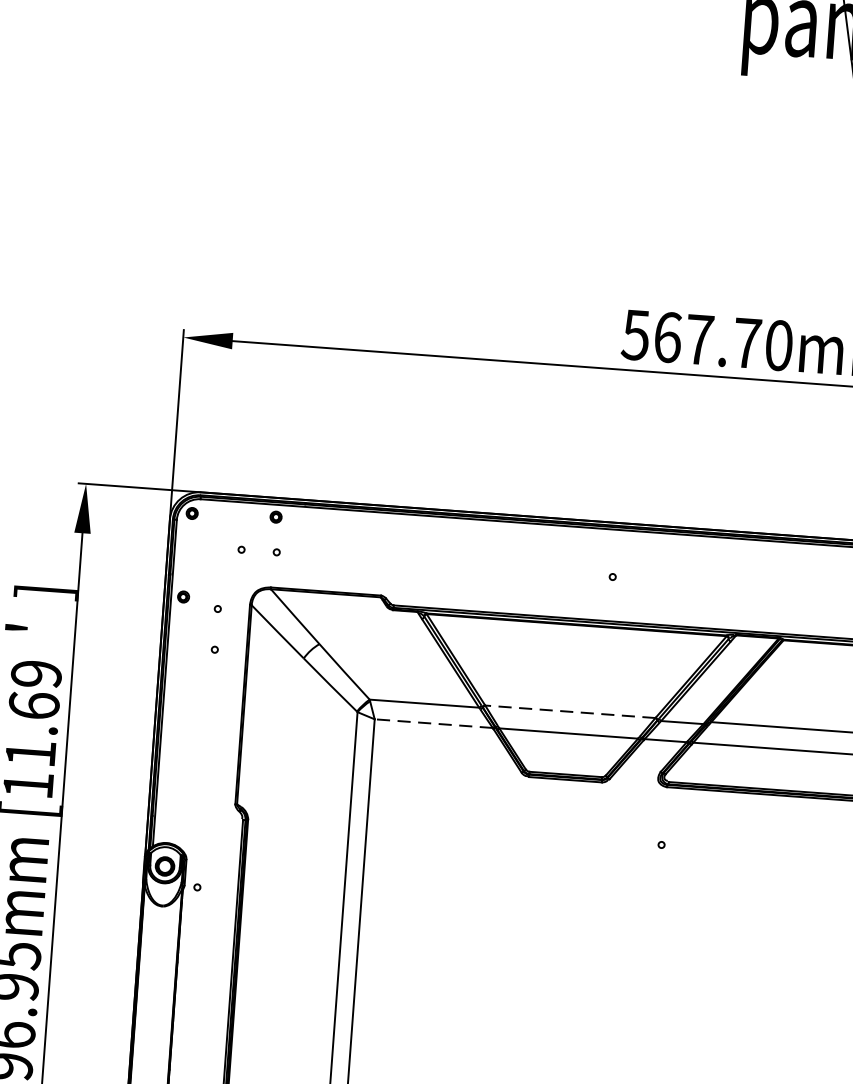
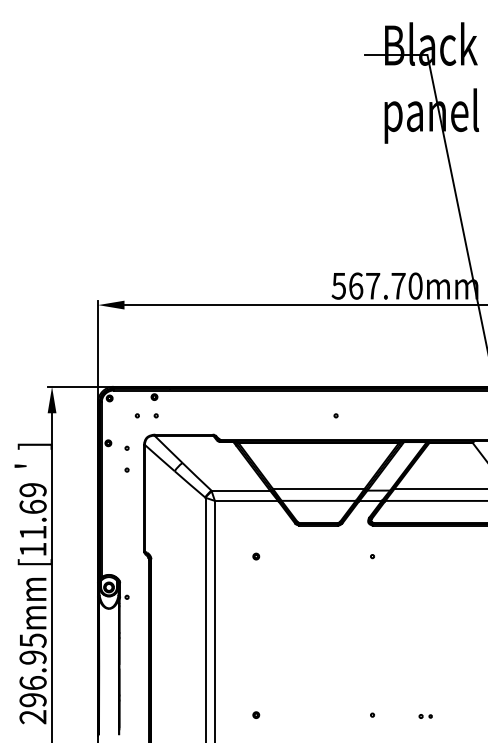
line: (569, 712) -> (318, 489), dashed -> solid
line: (433, 722) -> (246, 500), dashed -> solid
part: (444, 828) -> (256, 556), added

